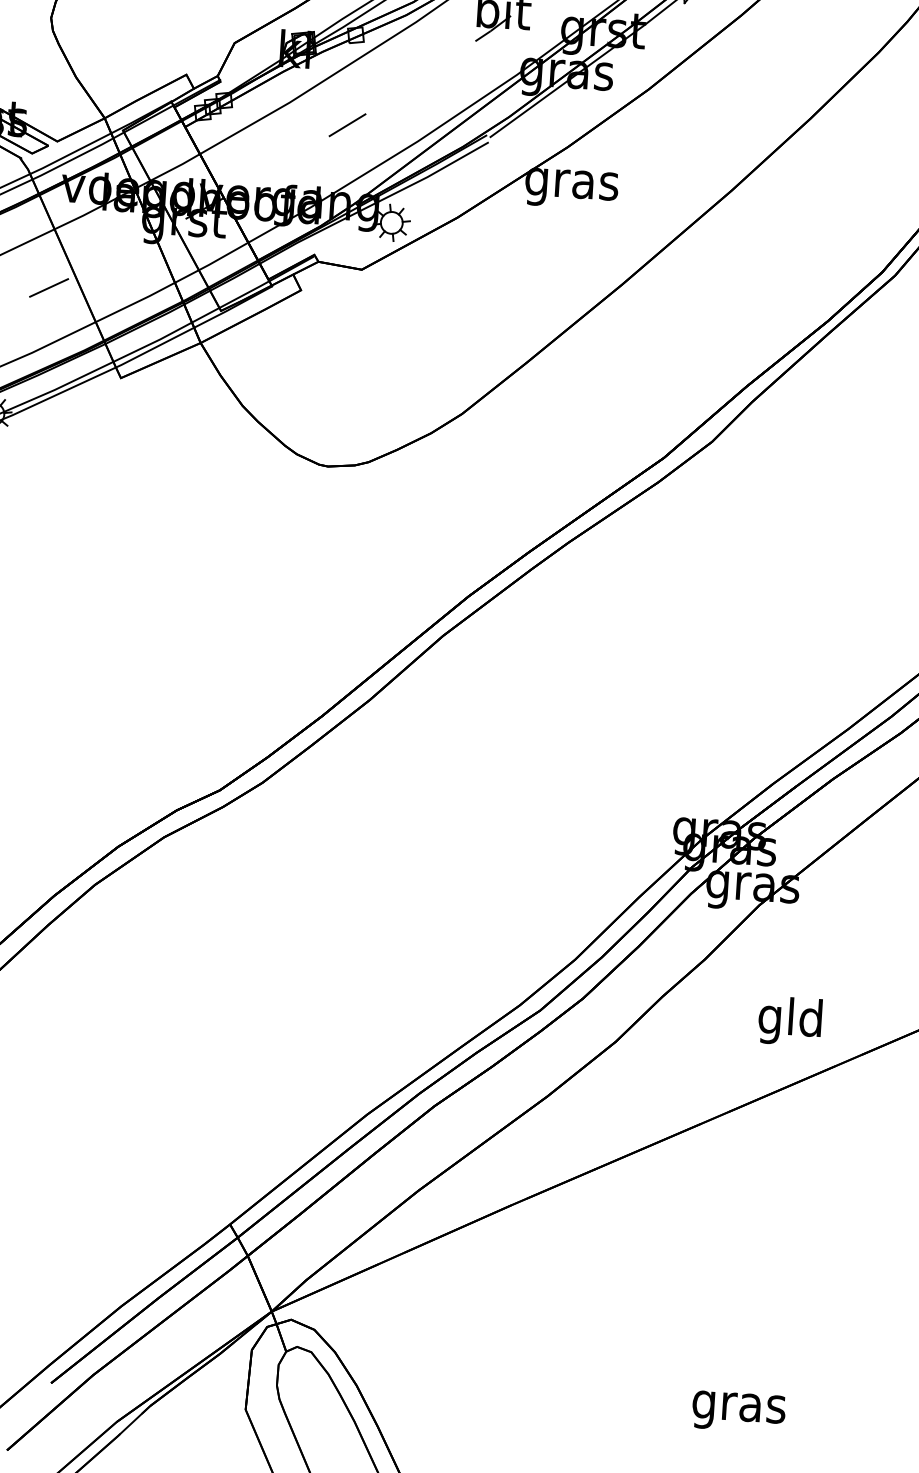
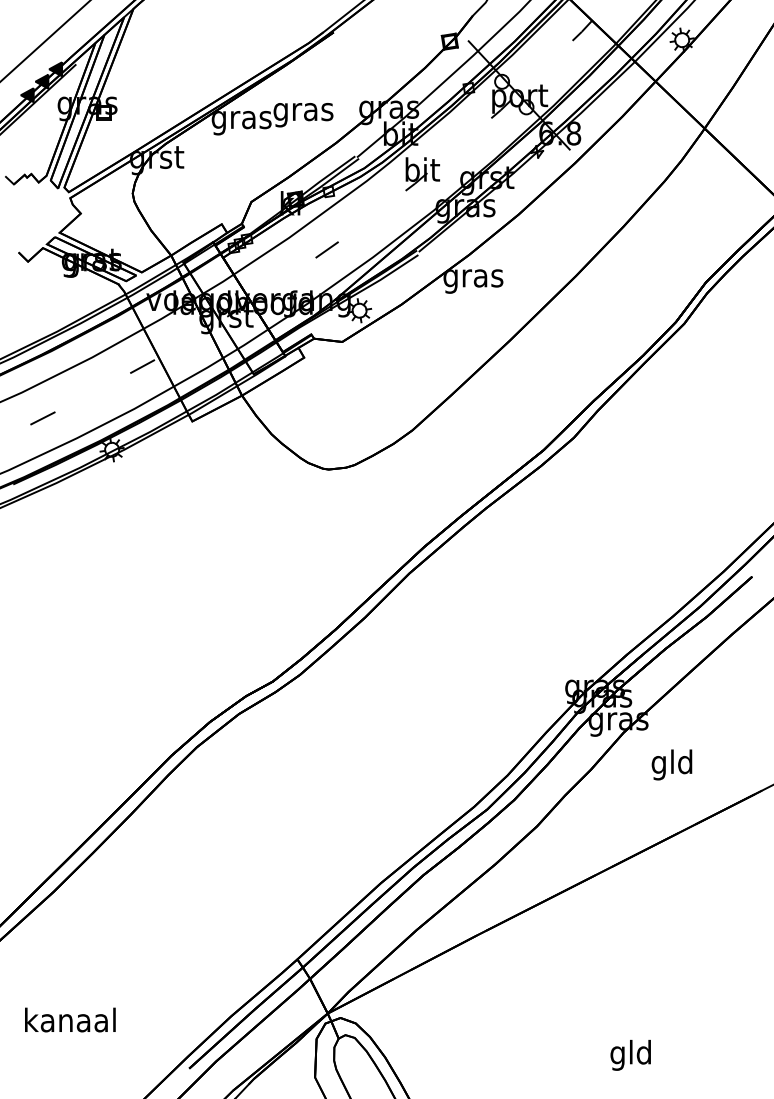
text: (789, 1020) -> (671, 764), moved
text: (739, 1405) -> (631, 1054), gras -> gld

